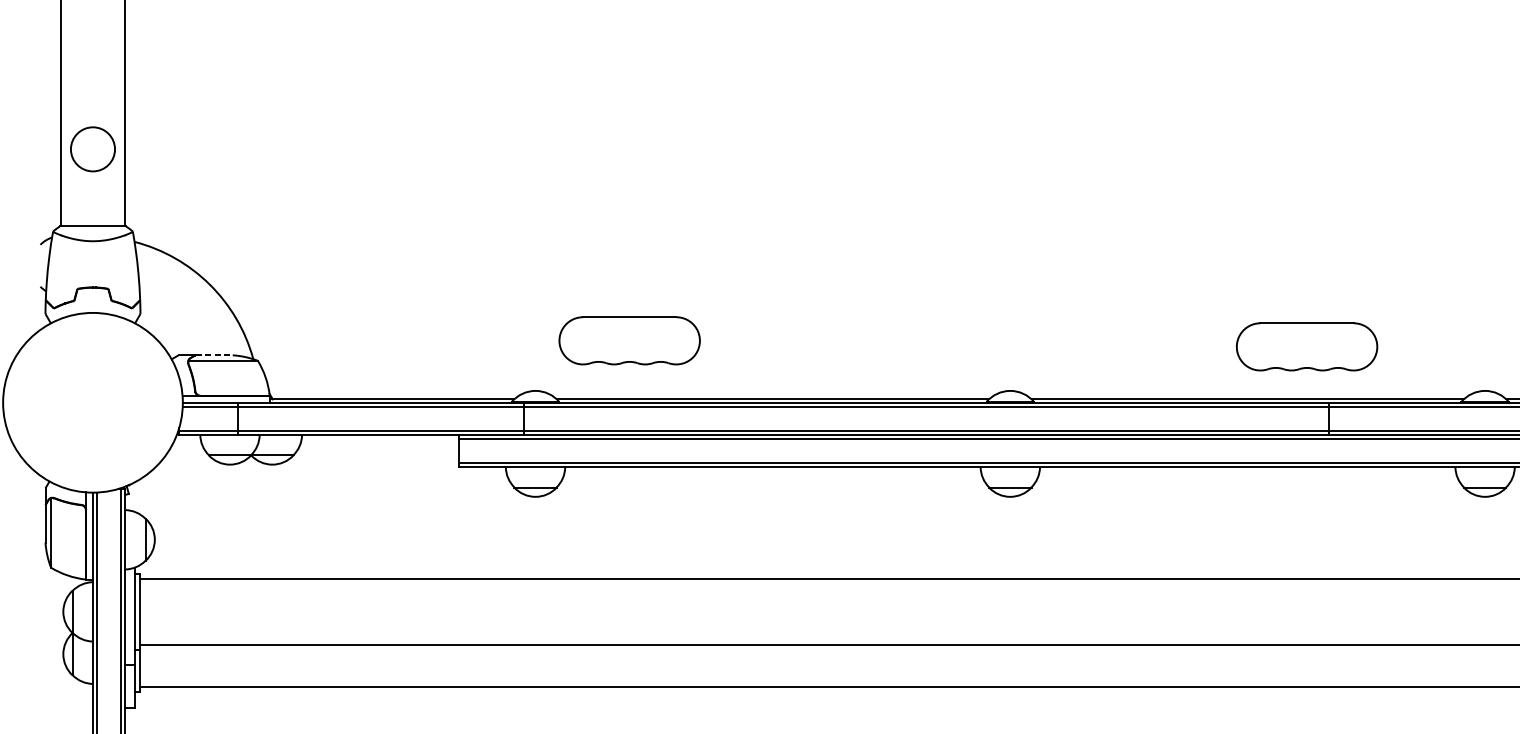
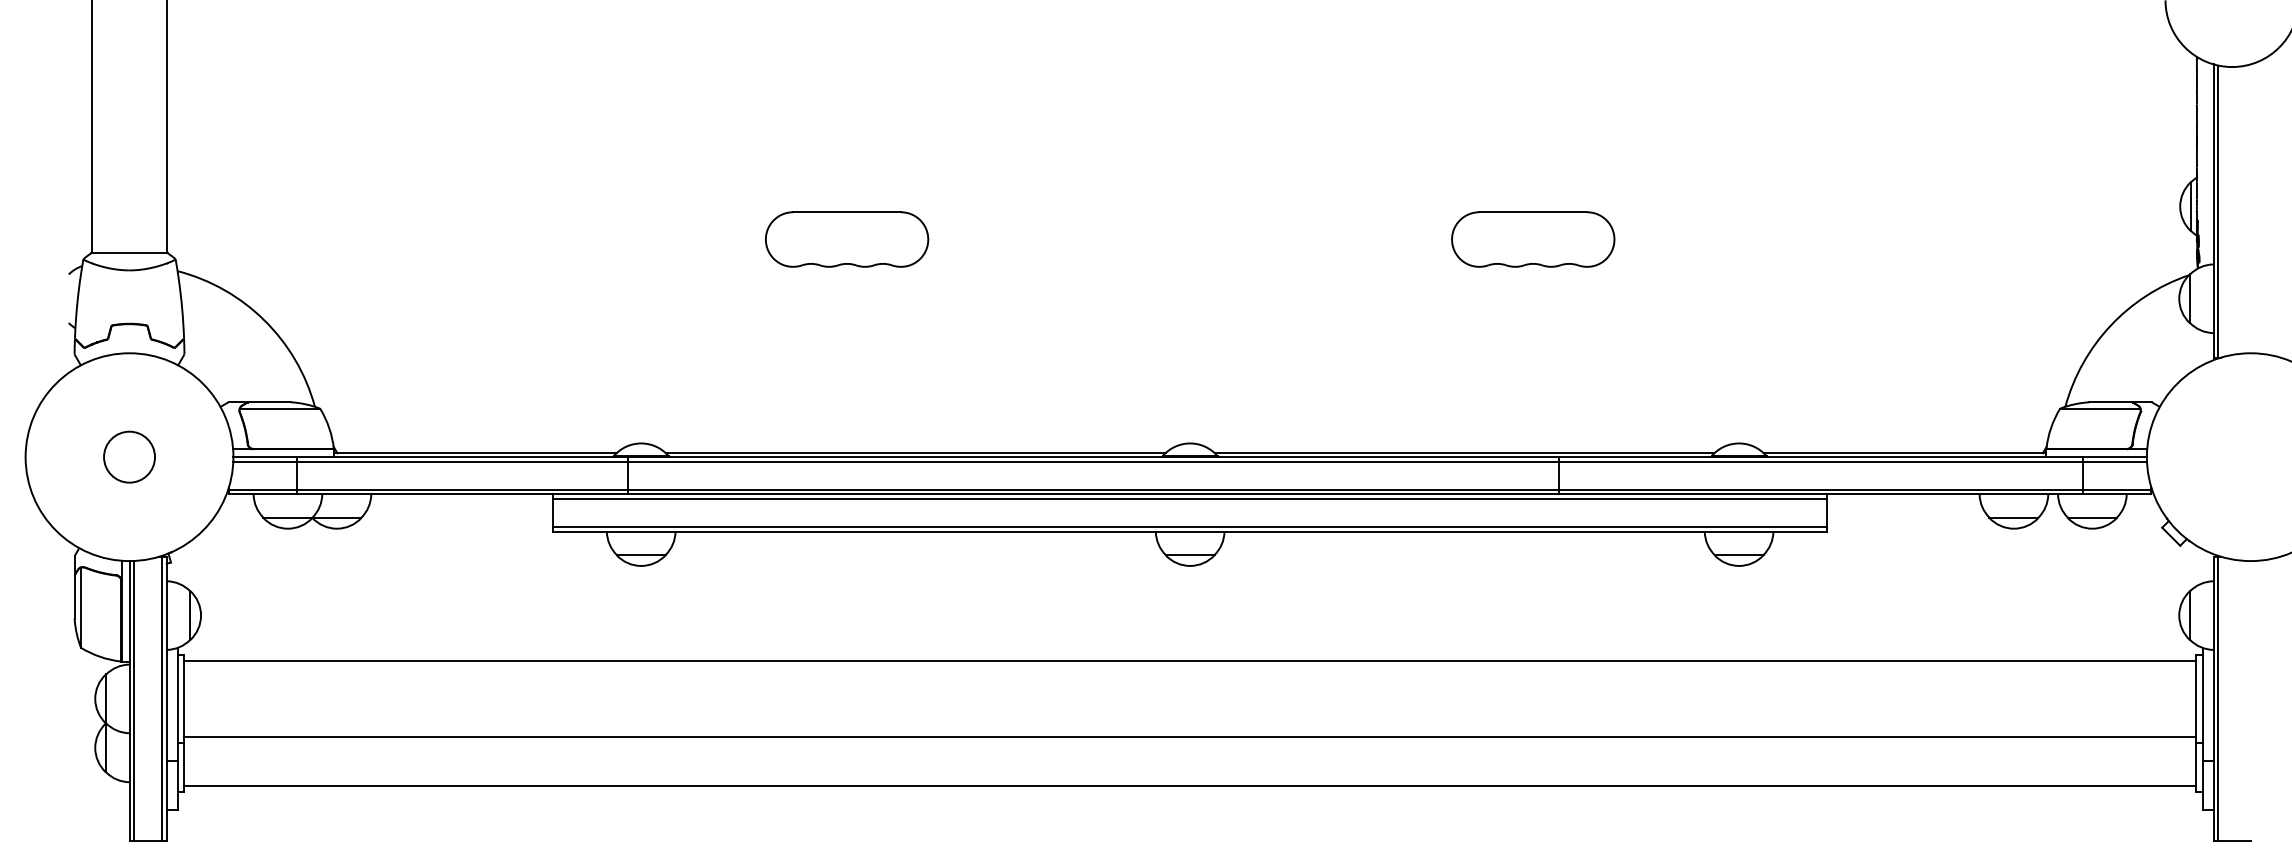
circle: (92, 148) -> (129, 456), moved
part: (630, 340) -> (847, 239), moved
part: (1307, 346) -> (1533, 239), moved
line: (214, 355) -> (270, 402), dashed -> solid

